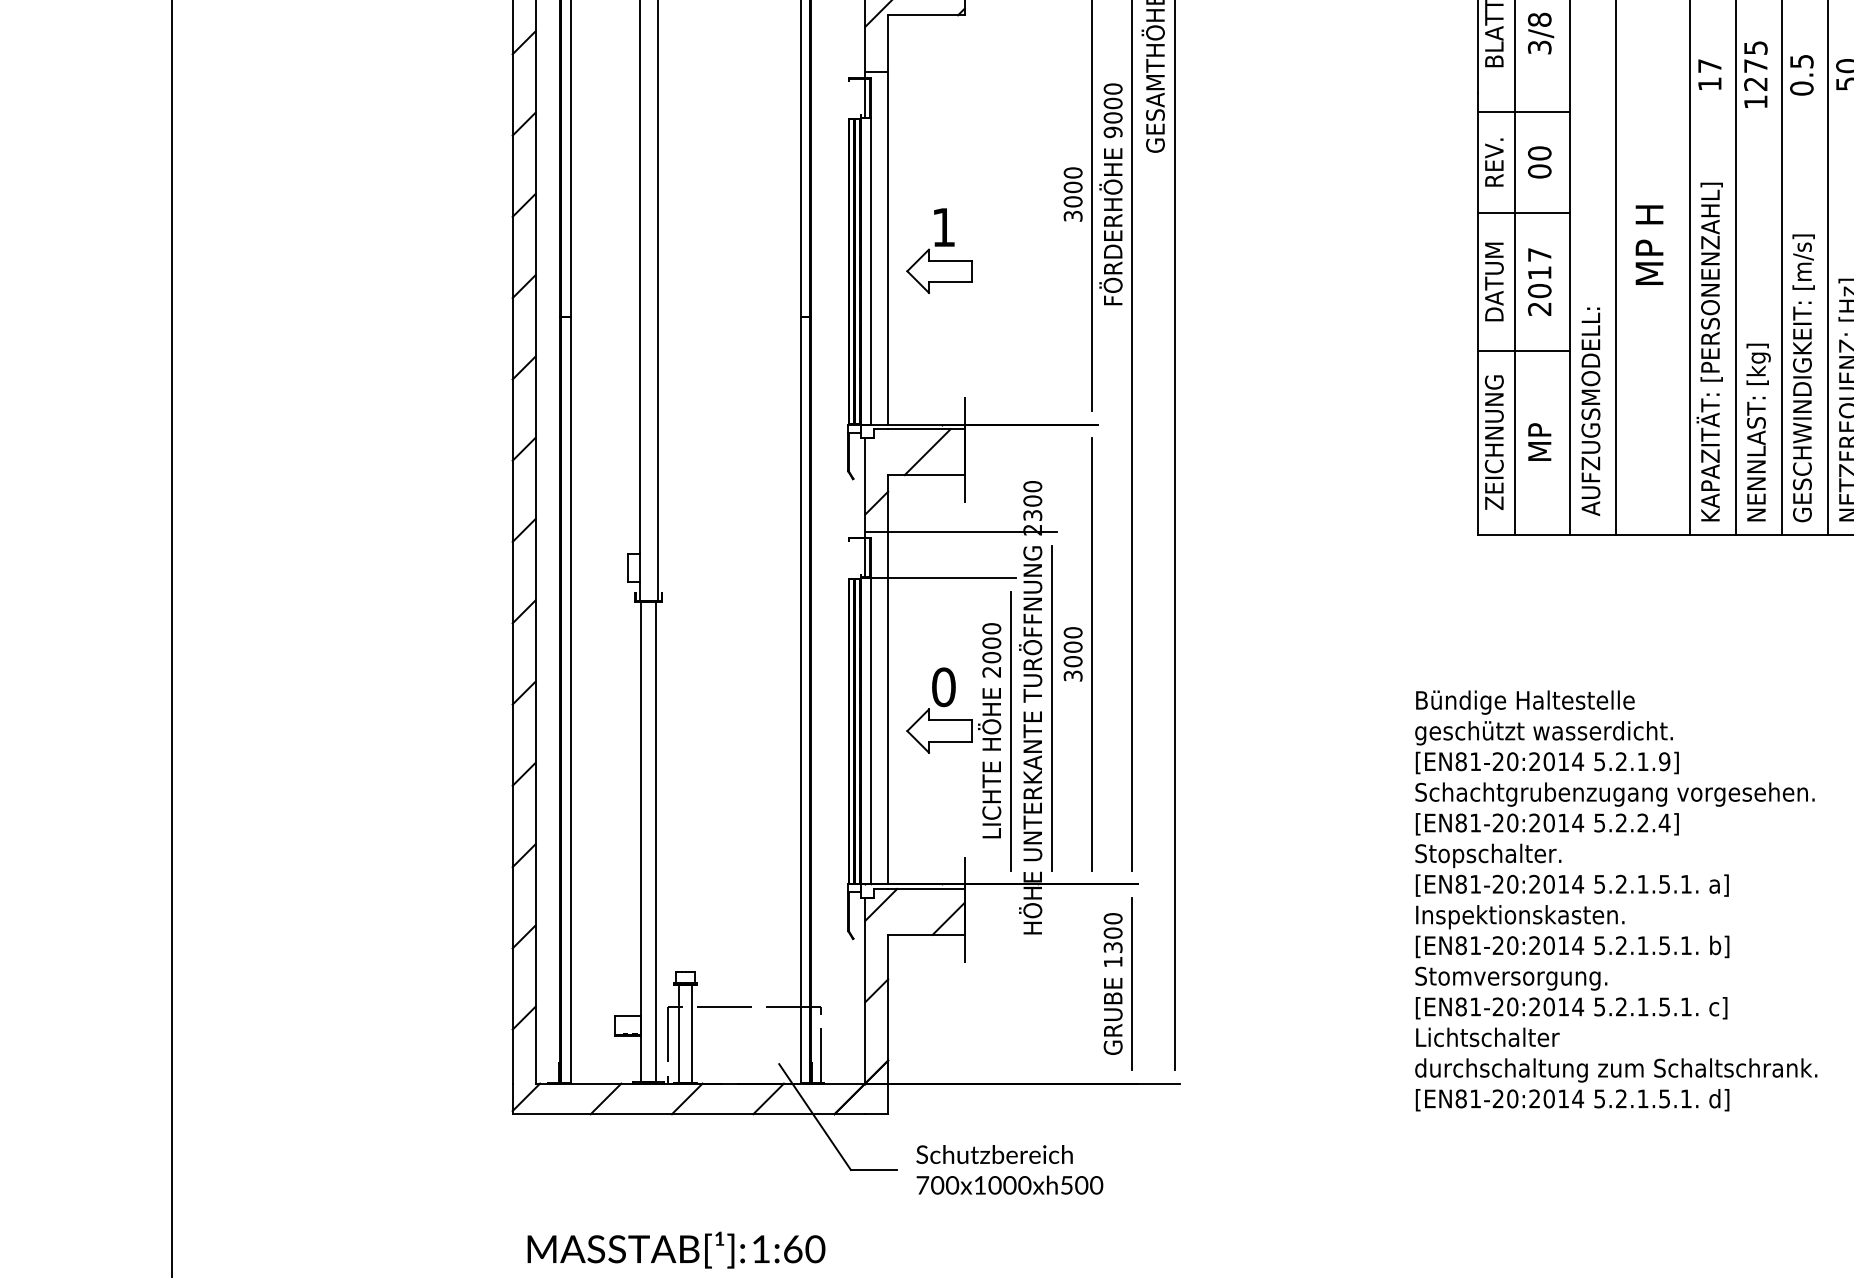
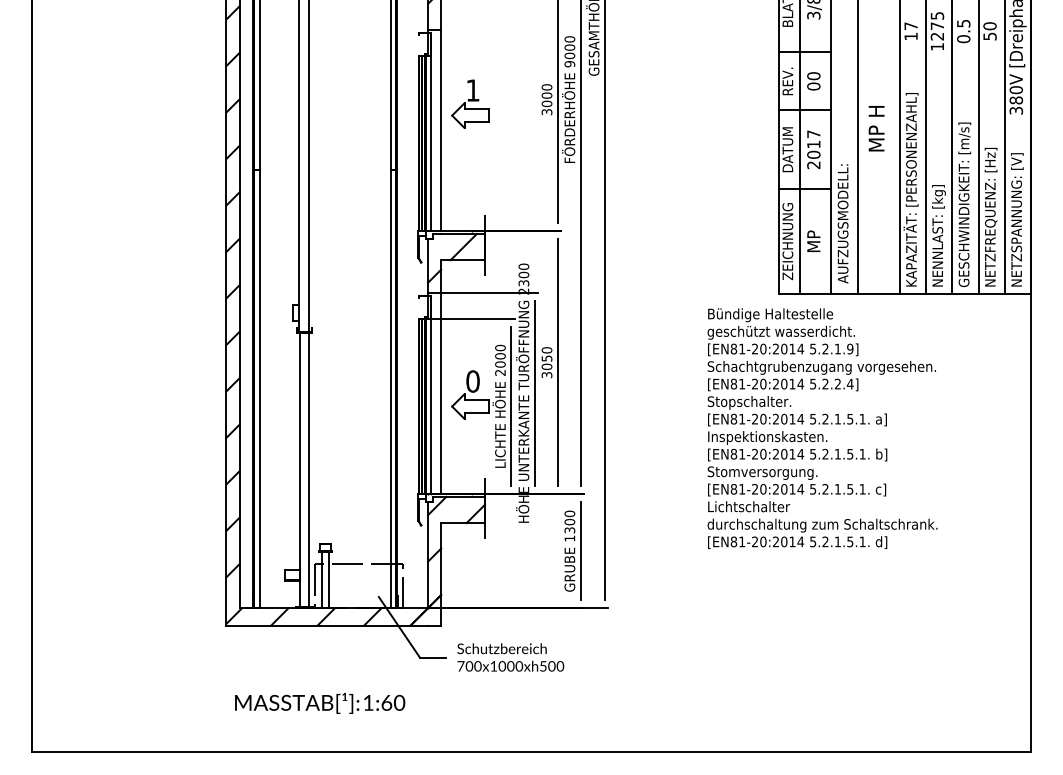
part: (939, 250) -> (470, 103), moved
text: (1072, 647) -> (546, 358), 3000 -> 3050
text: (1616, 900) -> (822, 428), moved

